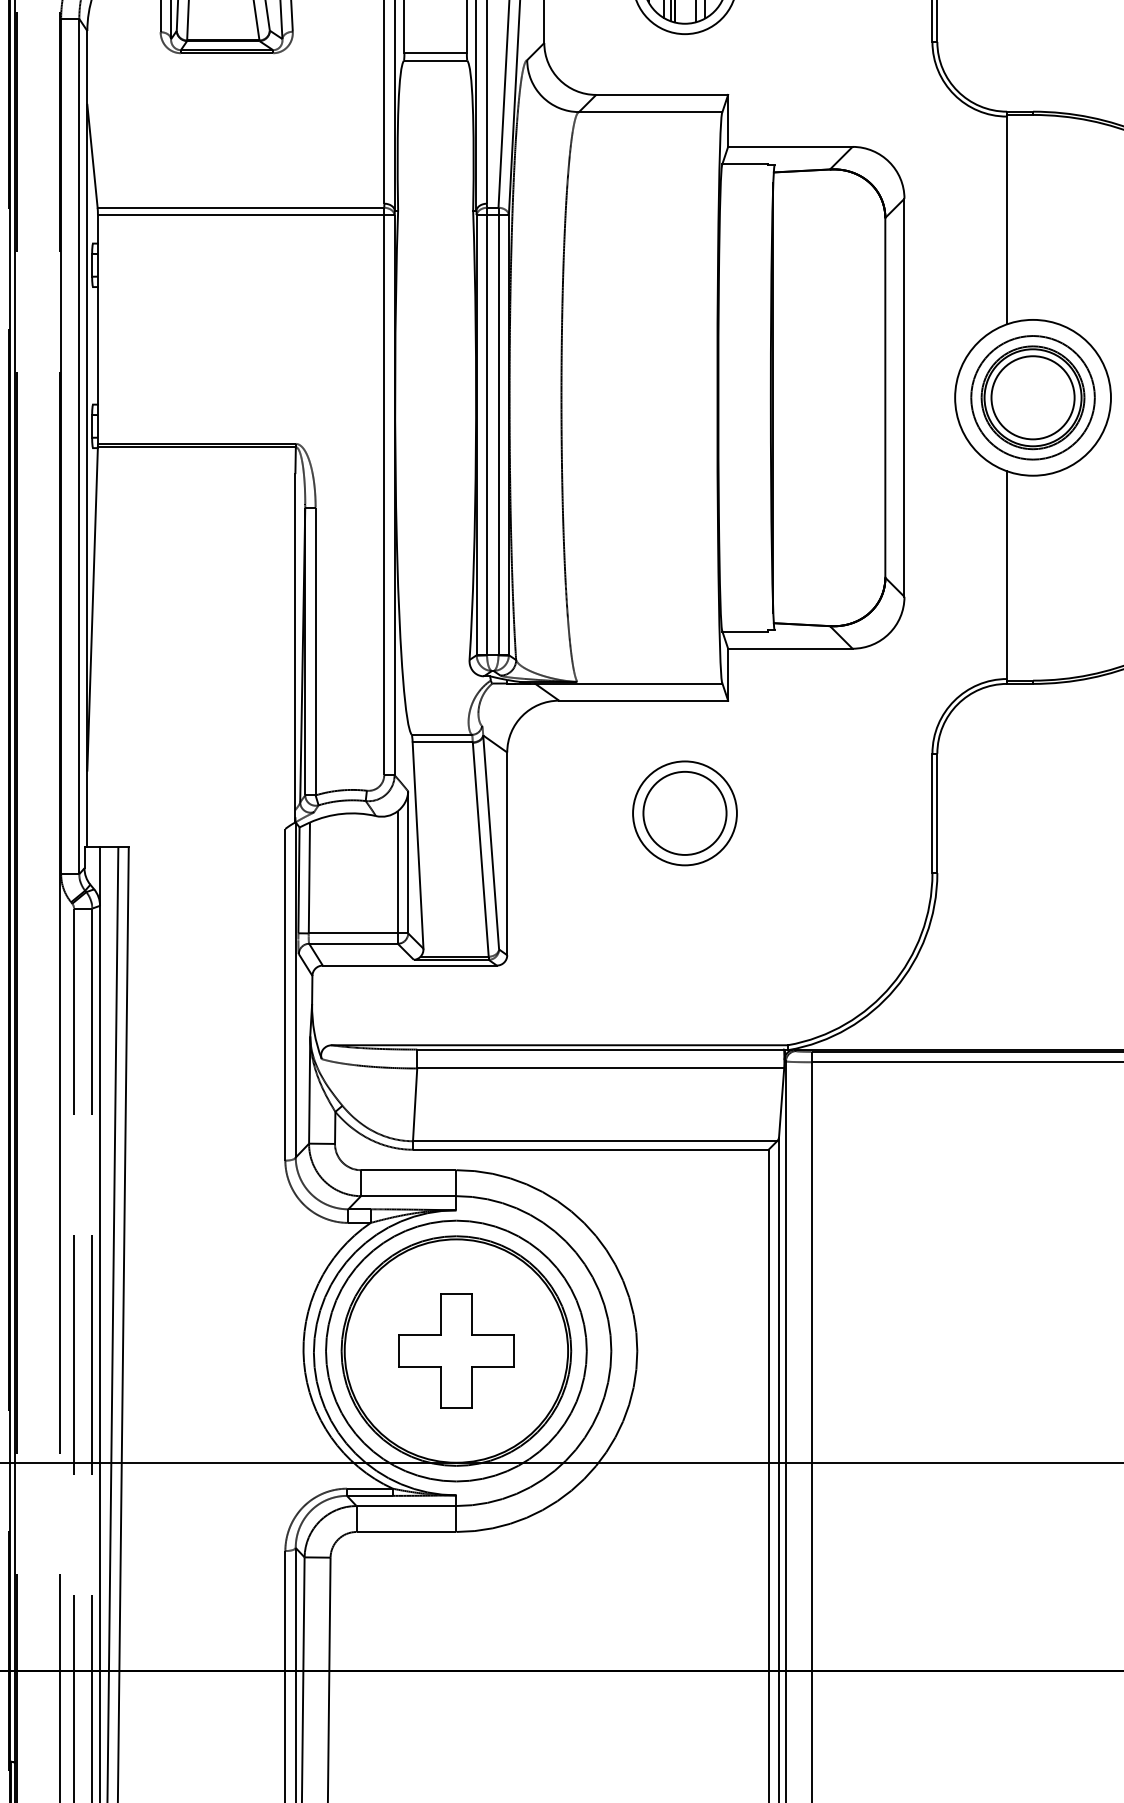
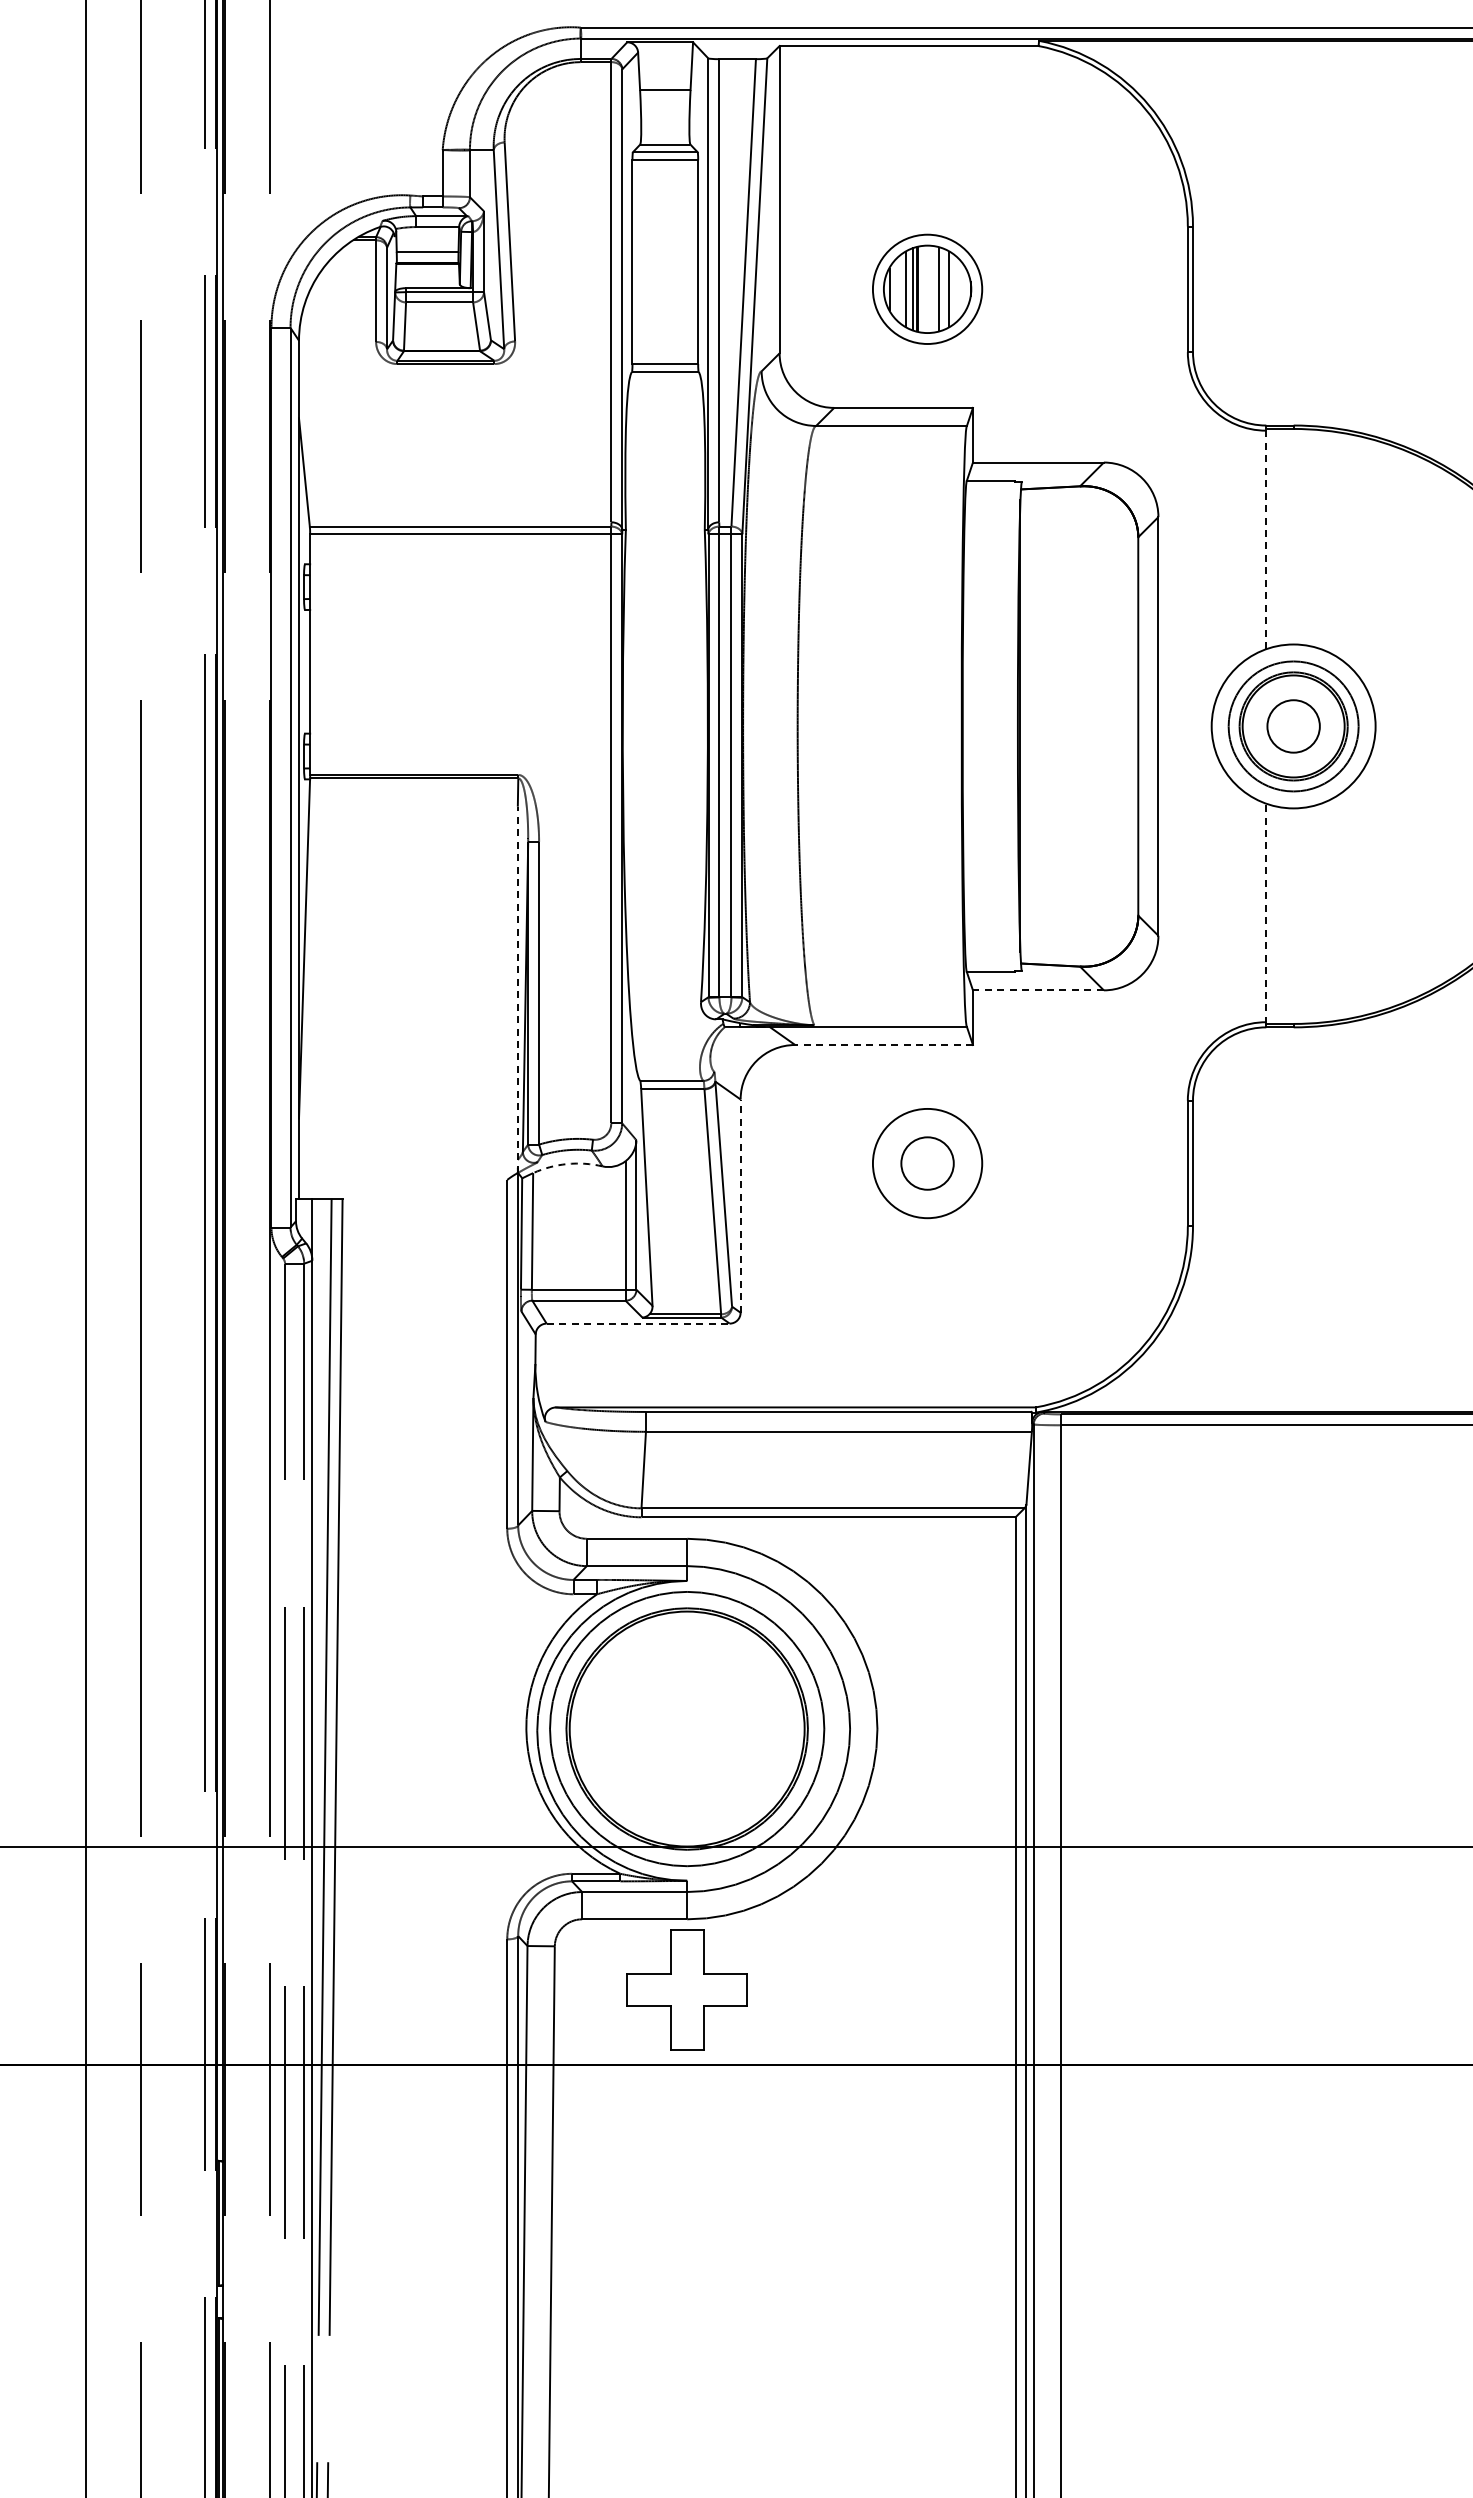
line: (1007, 219) -> (1266, 538), solid -> dashed
circle: (1032, 397) -> (1293, 726), size x0.6
line: (1007, 575) -> (1266, 913), solid -> dashed
line: (295, 647) -> (517, 989), solid -> dashed
line: (789, 648) -> (1037, 990), solid -> dashed
line: (644, 701) -> (884, 1045), solid -> dashed
circle: (684, 813) -> (927, 1163), size x0.6
arc: (342, 814) -> (567, 1164), solid -> dashed
line: (507, 854) -> (740, 1206), solid -> dashed
line: (410, 965) -> (638, 1323), solid -> dashed
part: (455, 1350) -> (686, 1989), moved

